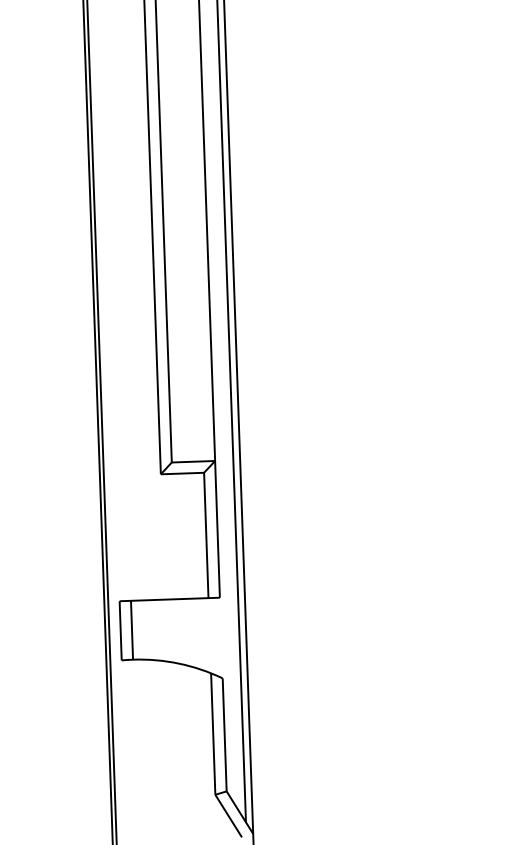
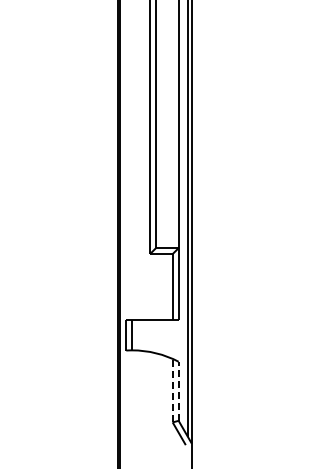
line: (212, 733) -> (172, 390), solid -> dashed
line: (224, 735) -> (178, 391), solid -> dashed

